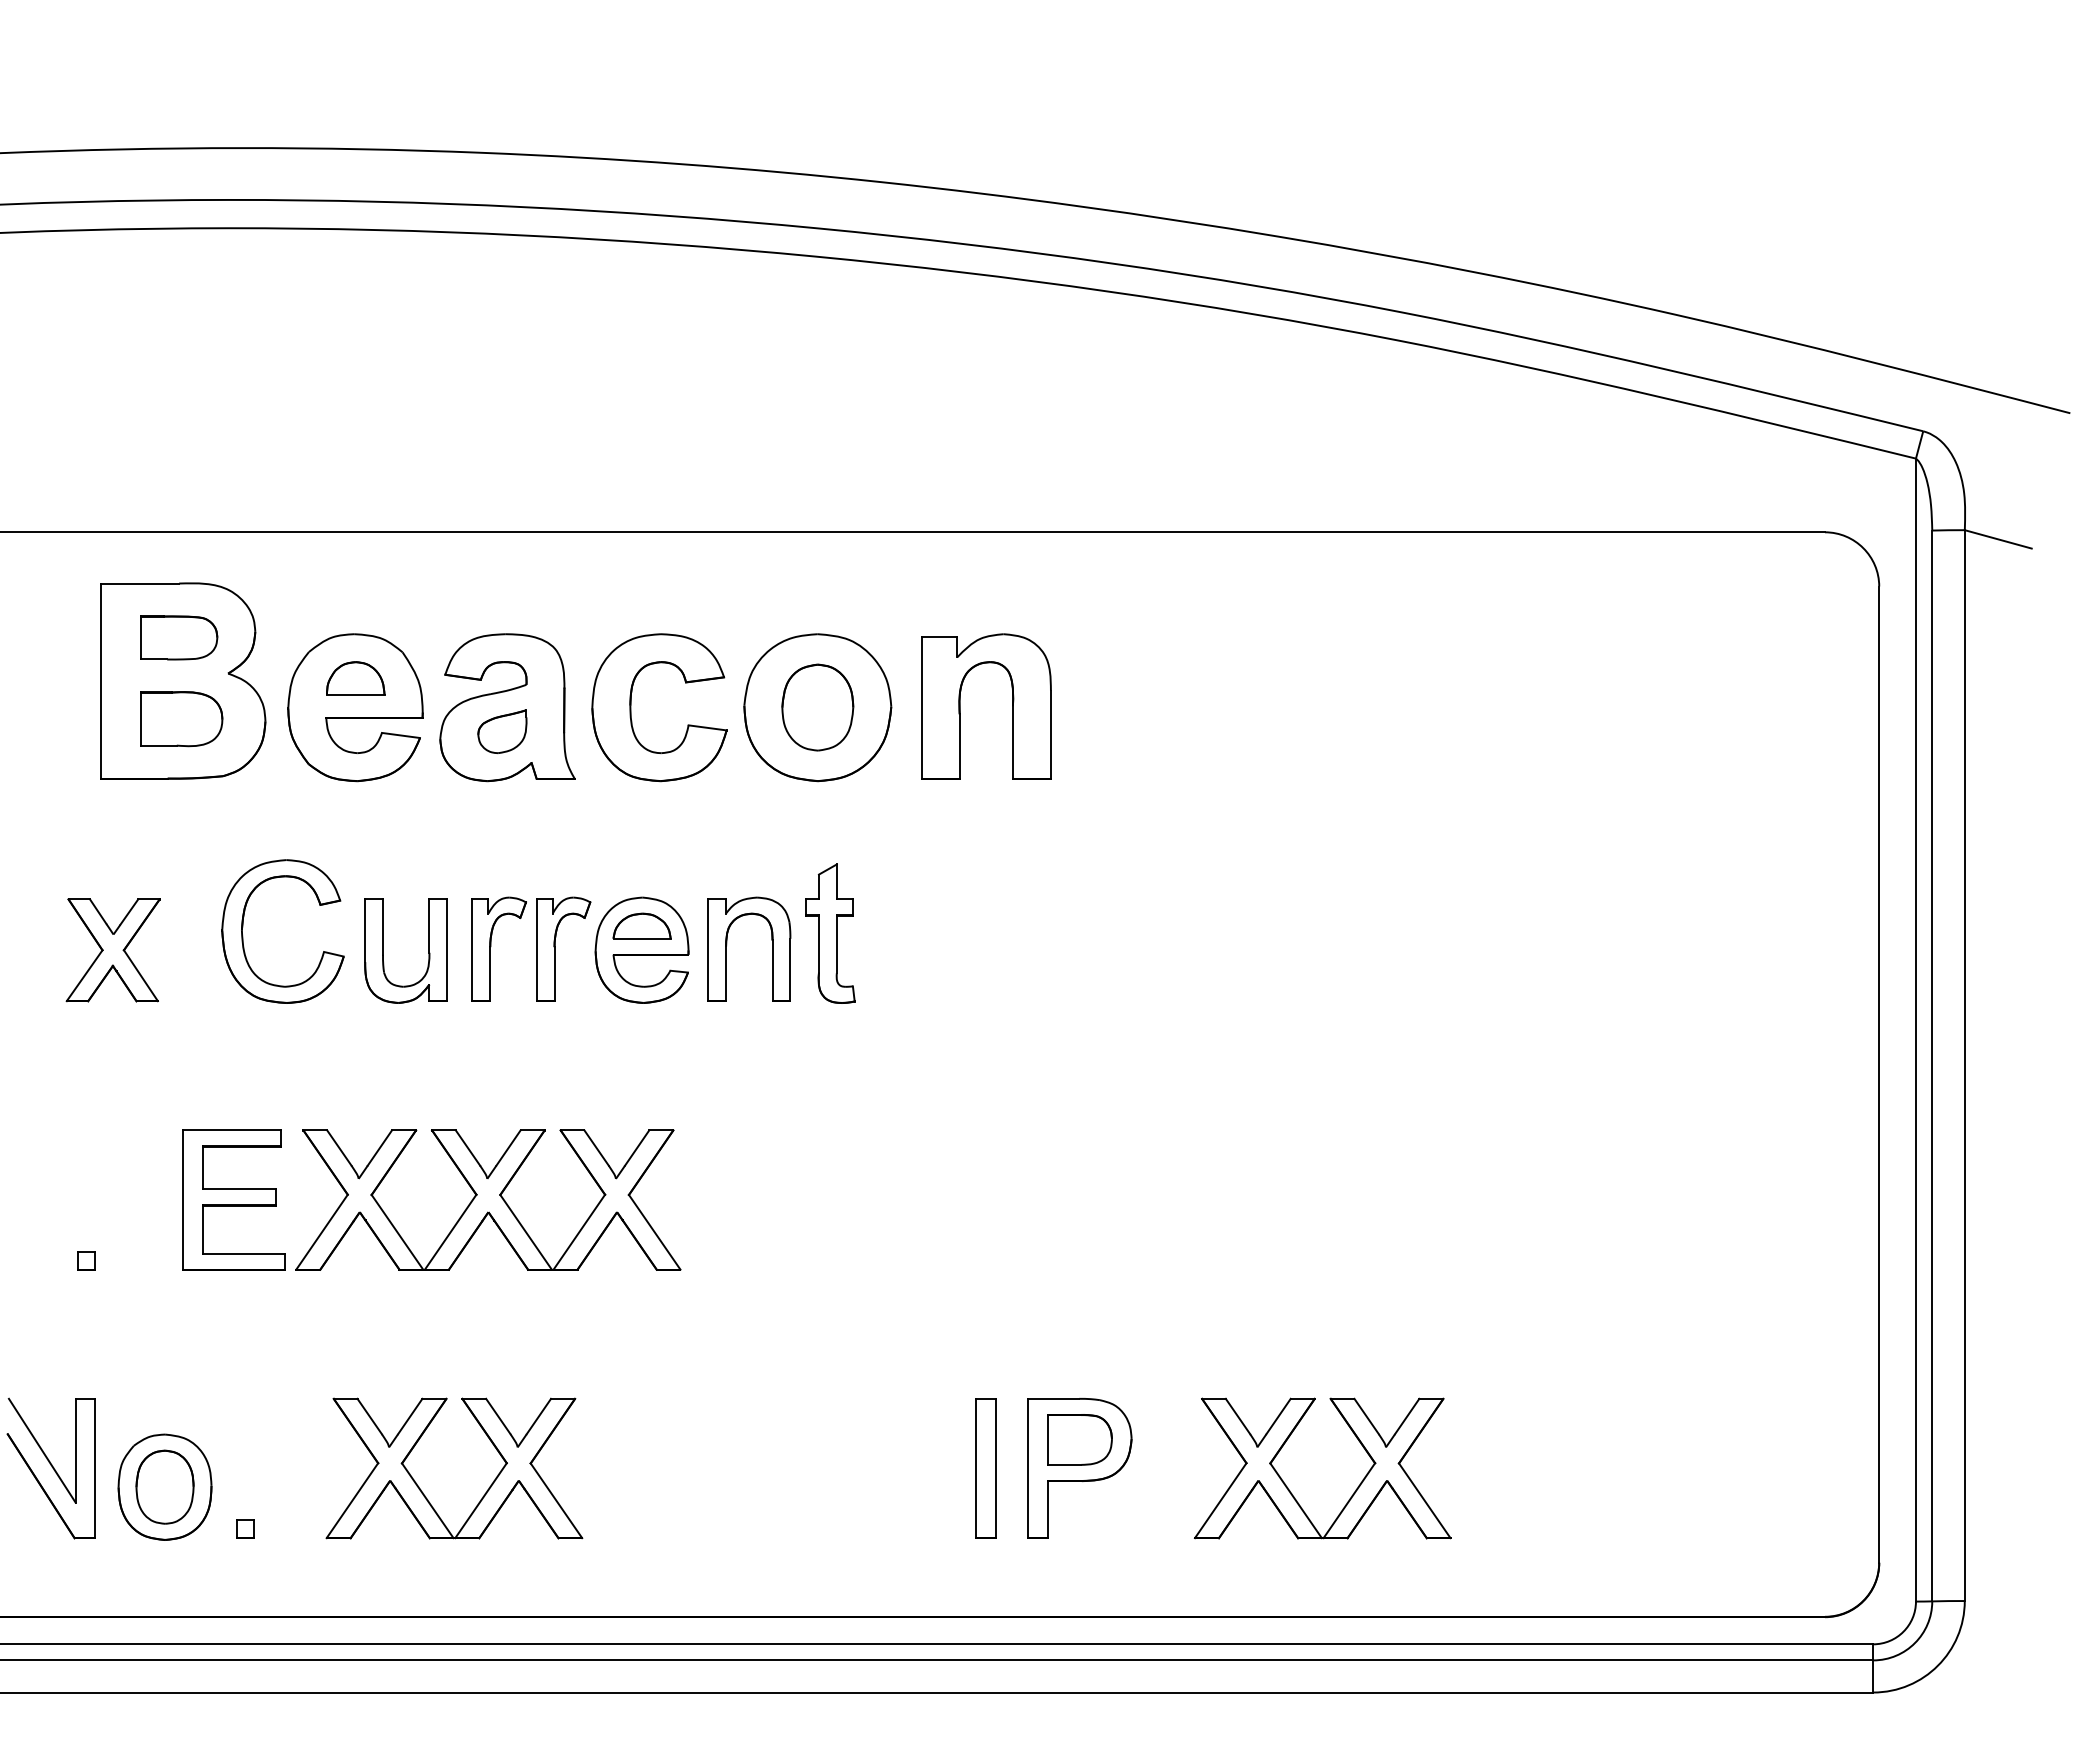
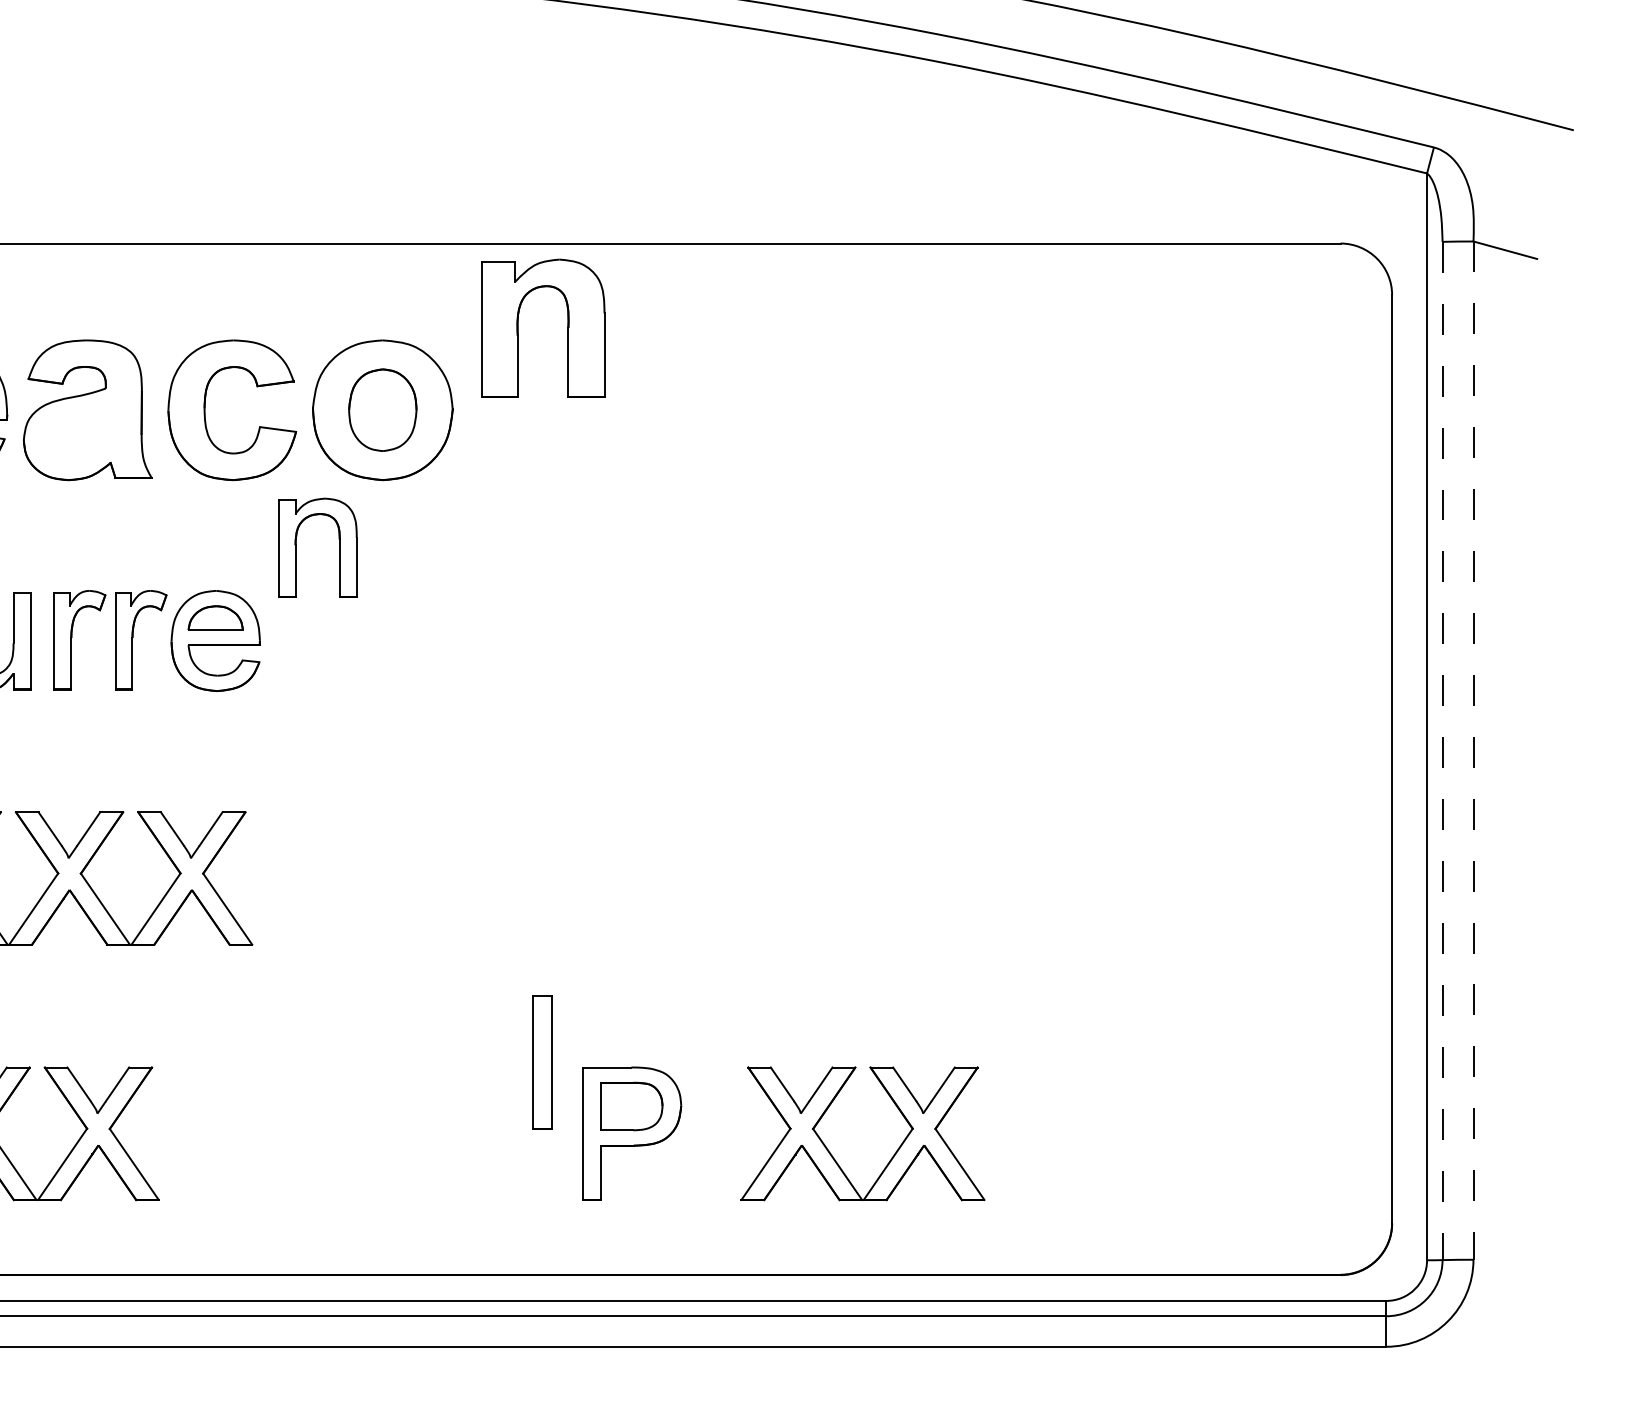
part: (960, 706) -> (518, 328), moved
part: (502, 731) -> (82, 432), removed
part: (830, 933) -> (394, 625), removed
part: (727, 944) -> (296, 543), moved
line: (1932, 1066) -> (1442, 751), solid -> dashed
line: (1964, 1066) -> (1473, 751), solid -> dashed
part: (985, 1468) -> (542, 1062), moved

